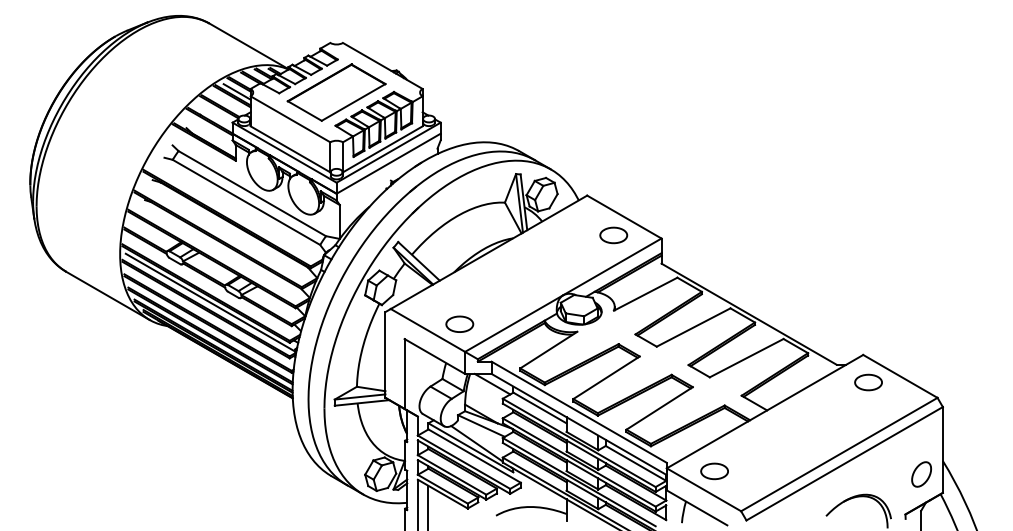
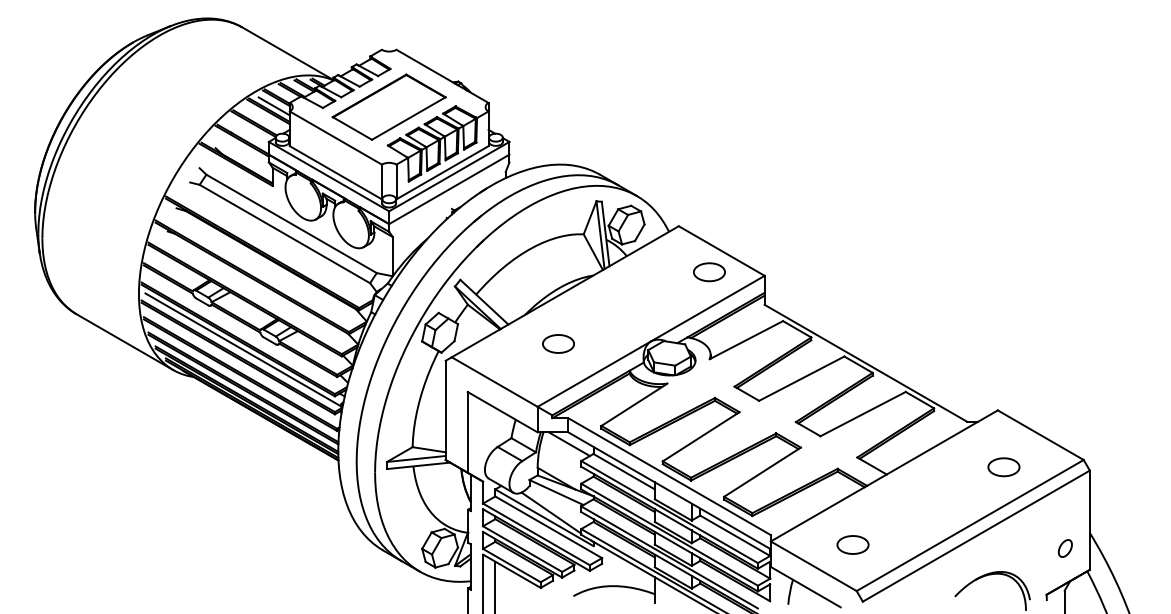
part: (459, 323) -> (558, 343), moved
part: (868, 382) -> (1003, 467), moved
part: (714, 470) -> (852, 544), moved
part: (921, 474) -> (1065, 548), size x0.6

